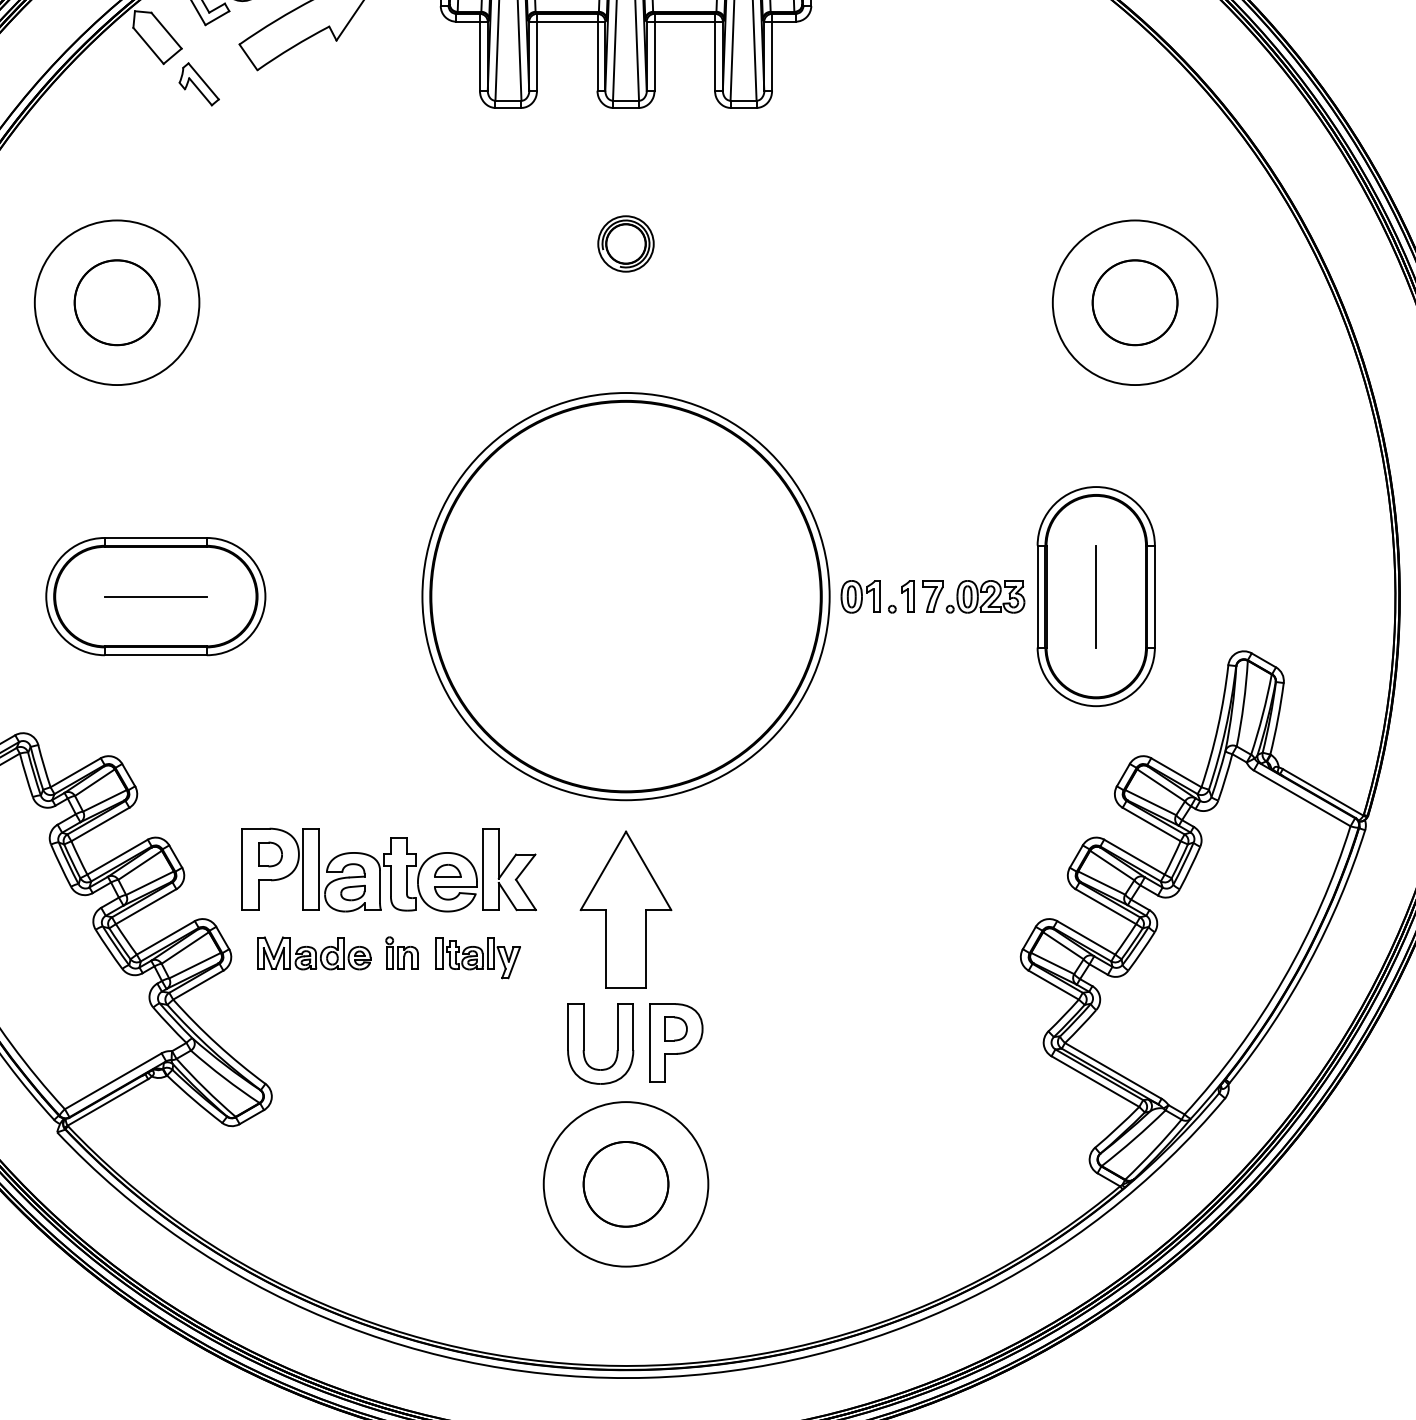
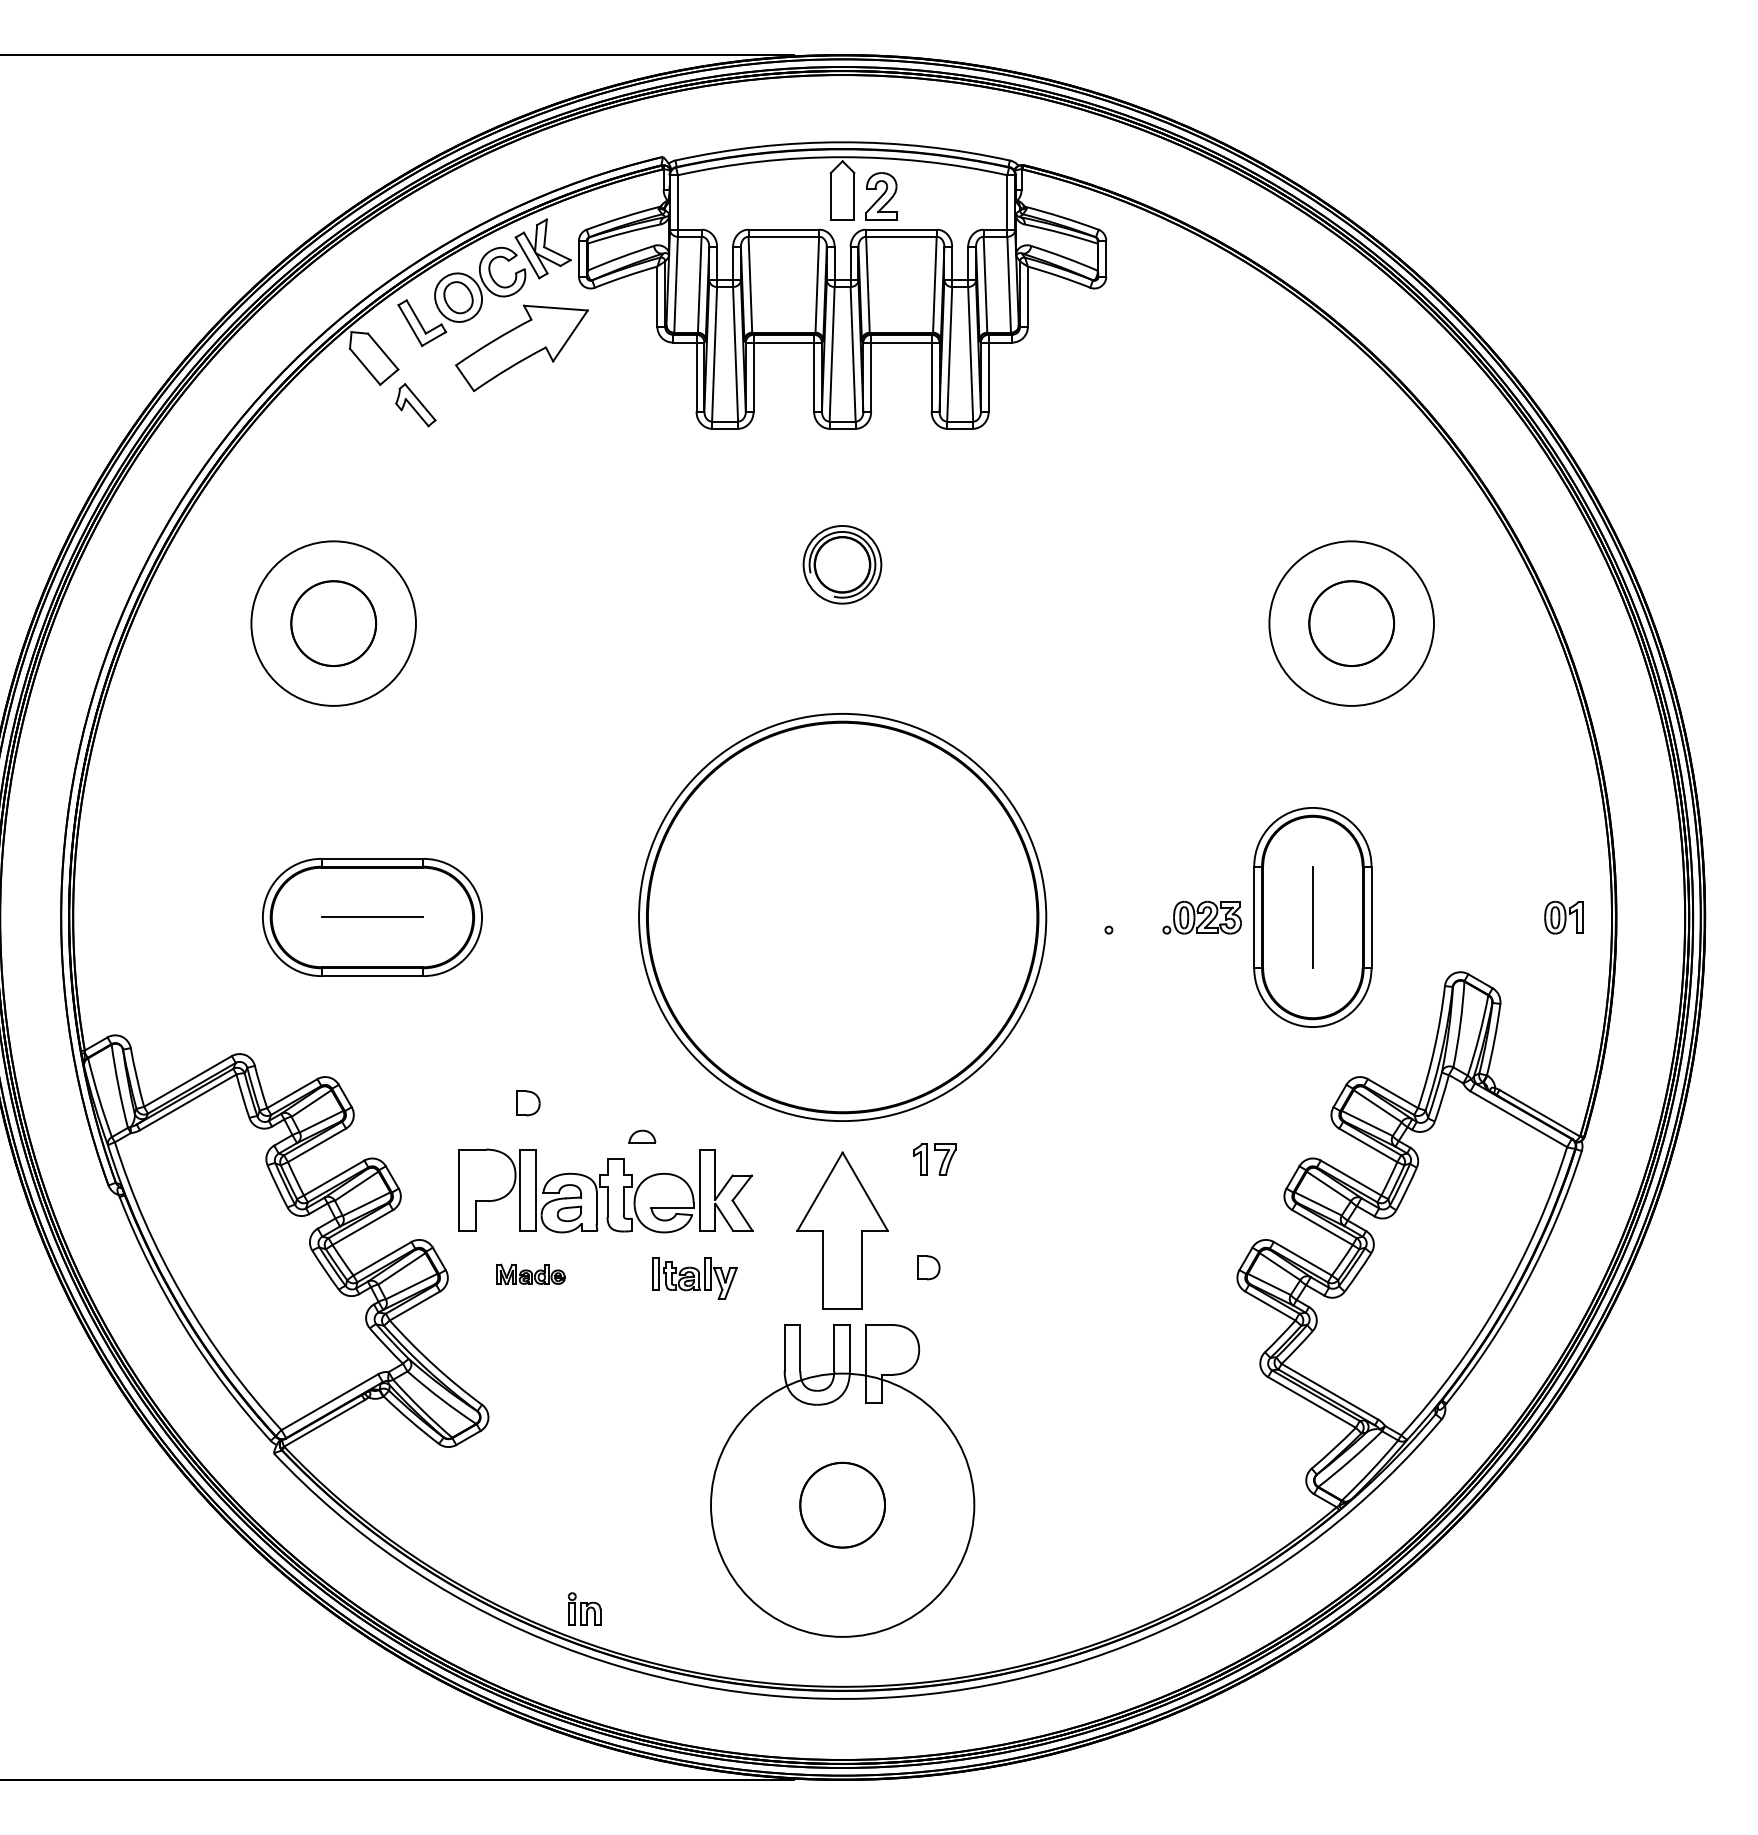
part: (625, 243) -> (842, 564), size x1.4
part: (859, 596) -> (1563, 917), moved
part: (914, 596) -> (927, 1159), moved
part: (270, 854) -> (528, 1103), moved
part: (447, 870) -> (642, 1136), moved
part: (401, 952) -> (584, 1608), moved
part: (313, 953) -> (530, 1274), size x0.6
part: (675, 1028) -> (928, 1267), moved
circle: (625, 1183) -> (842, 1504), size x1.6

